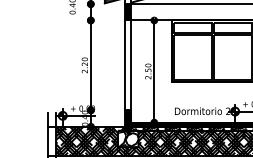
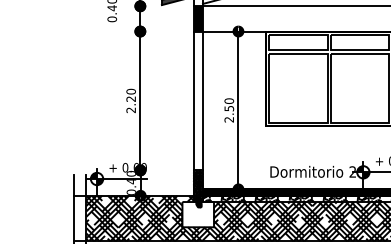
hatch: (128, 138) -> (198, 213), removed

